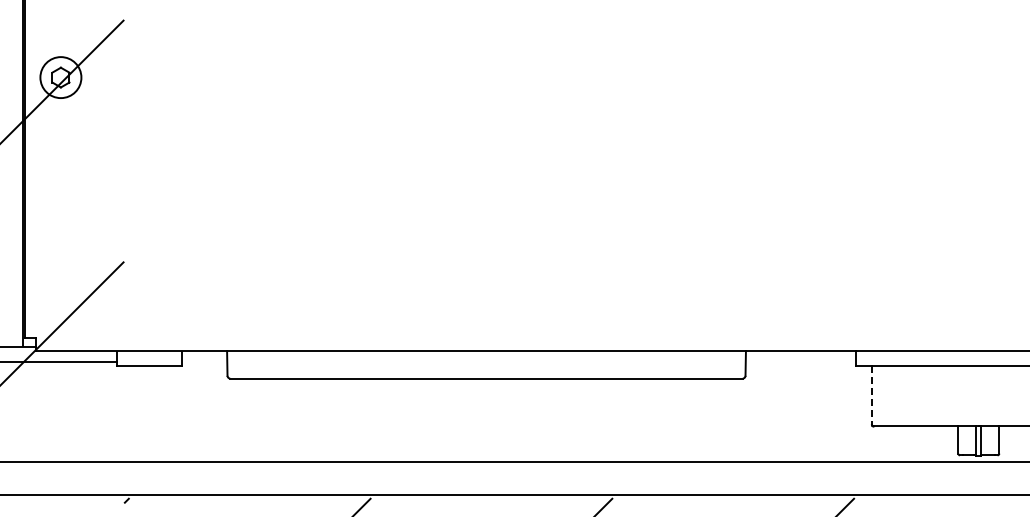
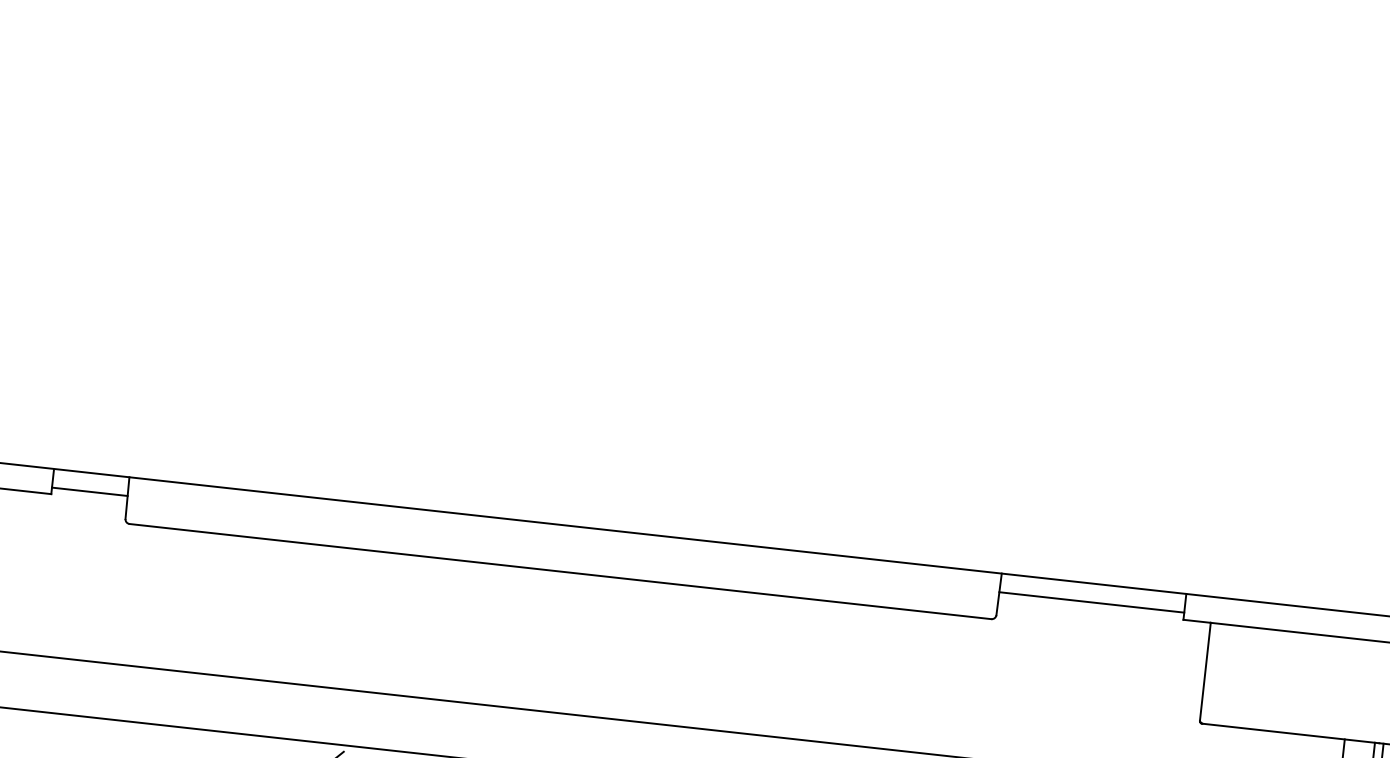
line: (204, 362) -> (89, 492), added
line: (800, 362) -> (1091, 602), added
line: (871, 396) -> (1204, 673), dashed -> solid

